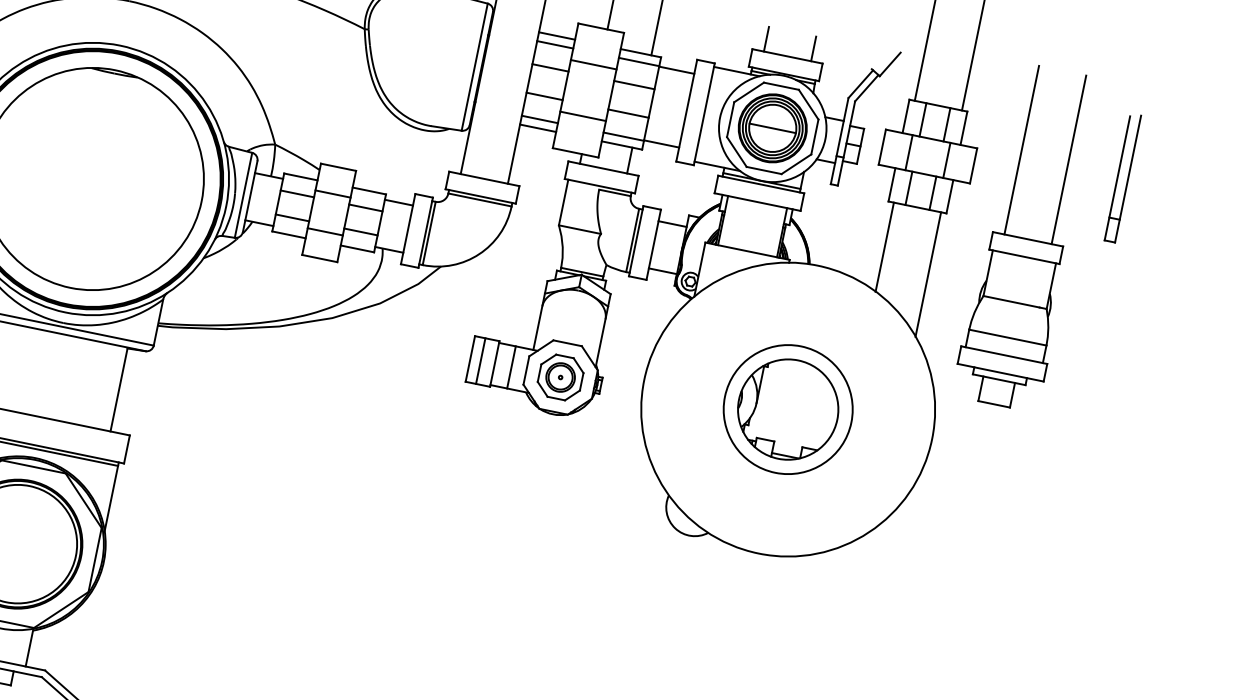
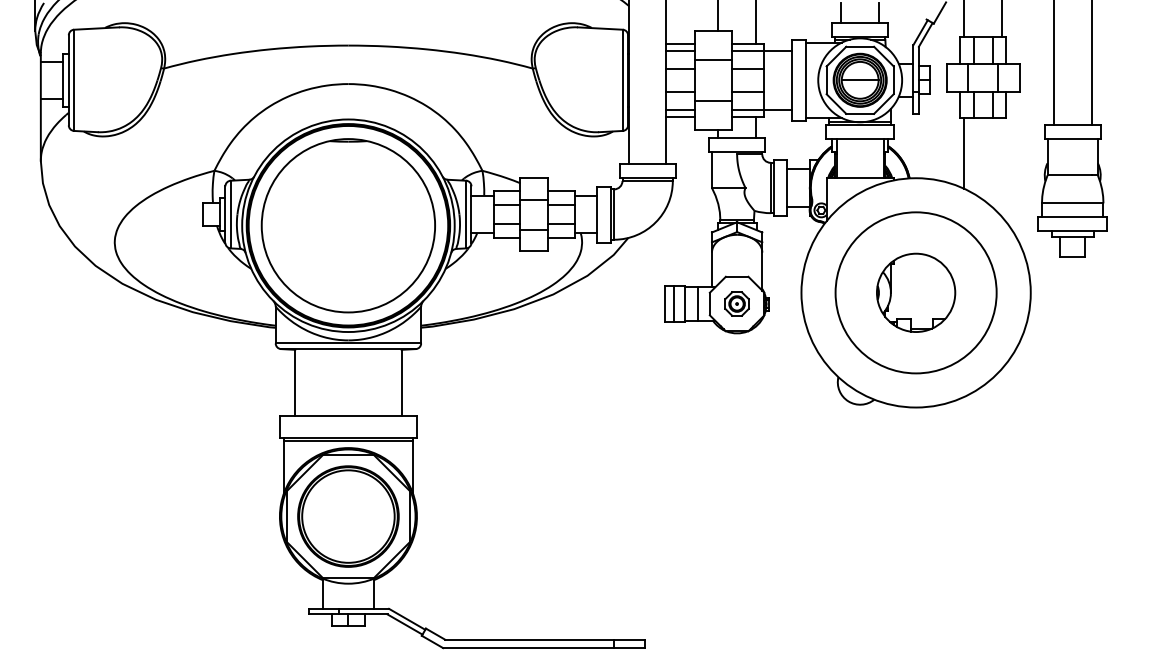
part: (1122, 178) -> (1135, 63), removed
line: (928, 274) -> (1002, 167), removed
part: (559, 376) -> (736, 303), size x0.7
circle: (787, 408) -> (915, 292), size x1.6

